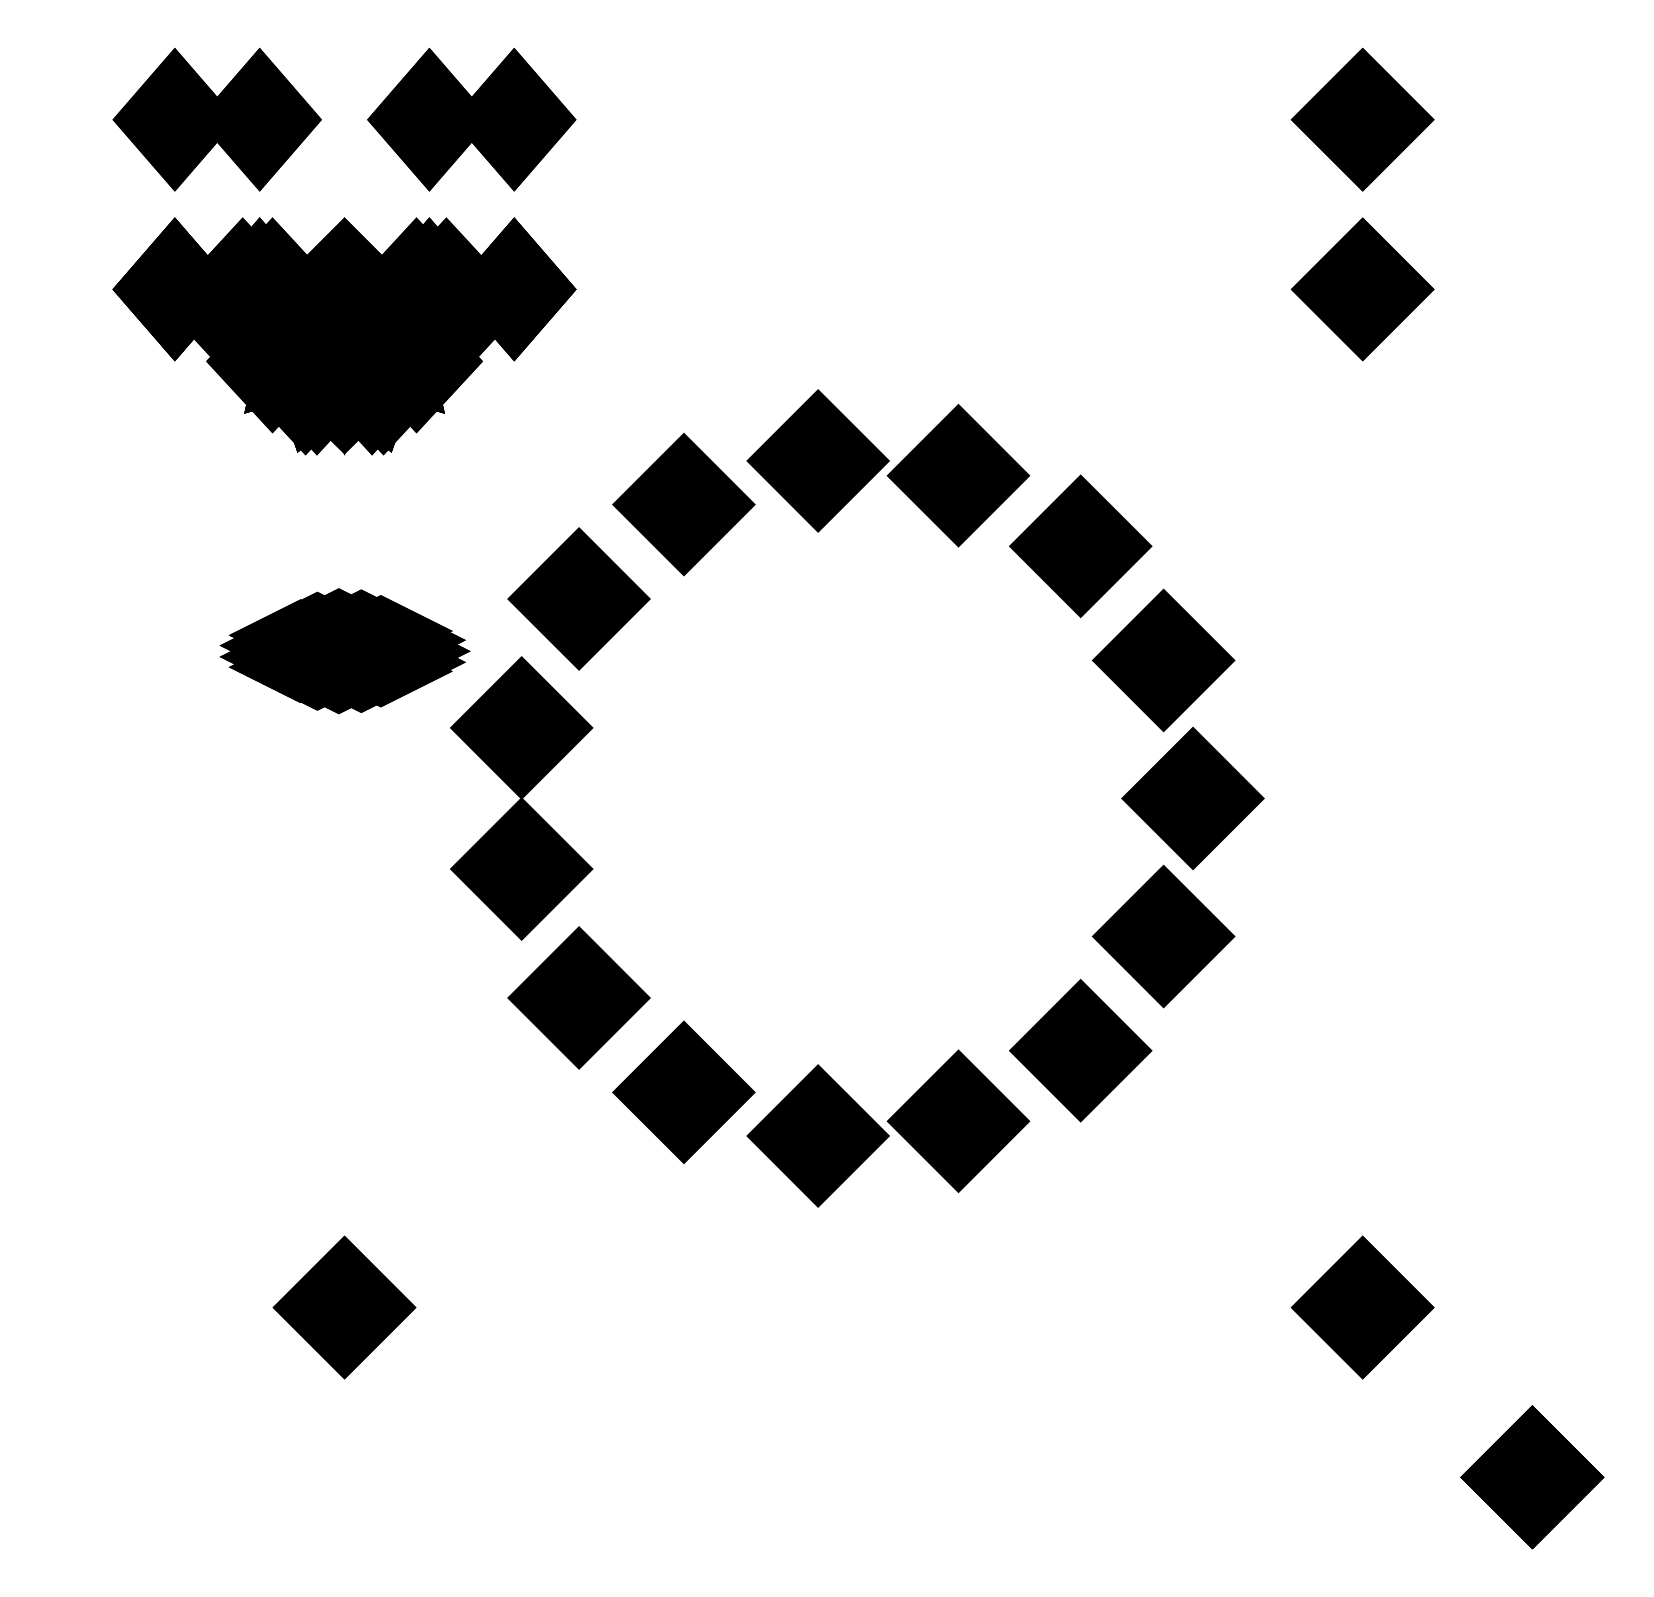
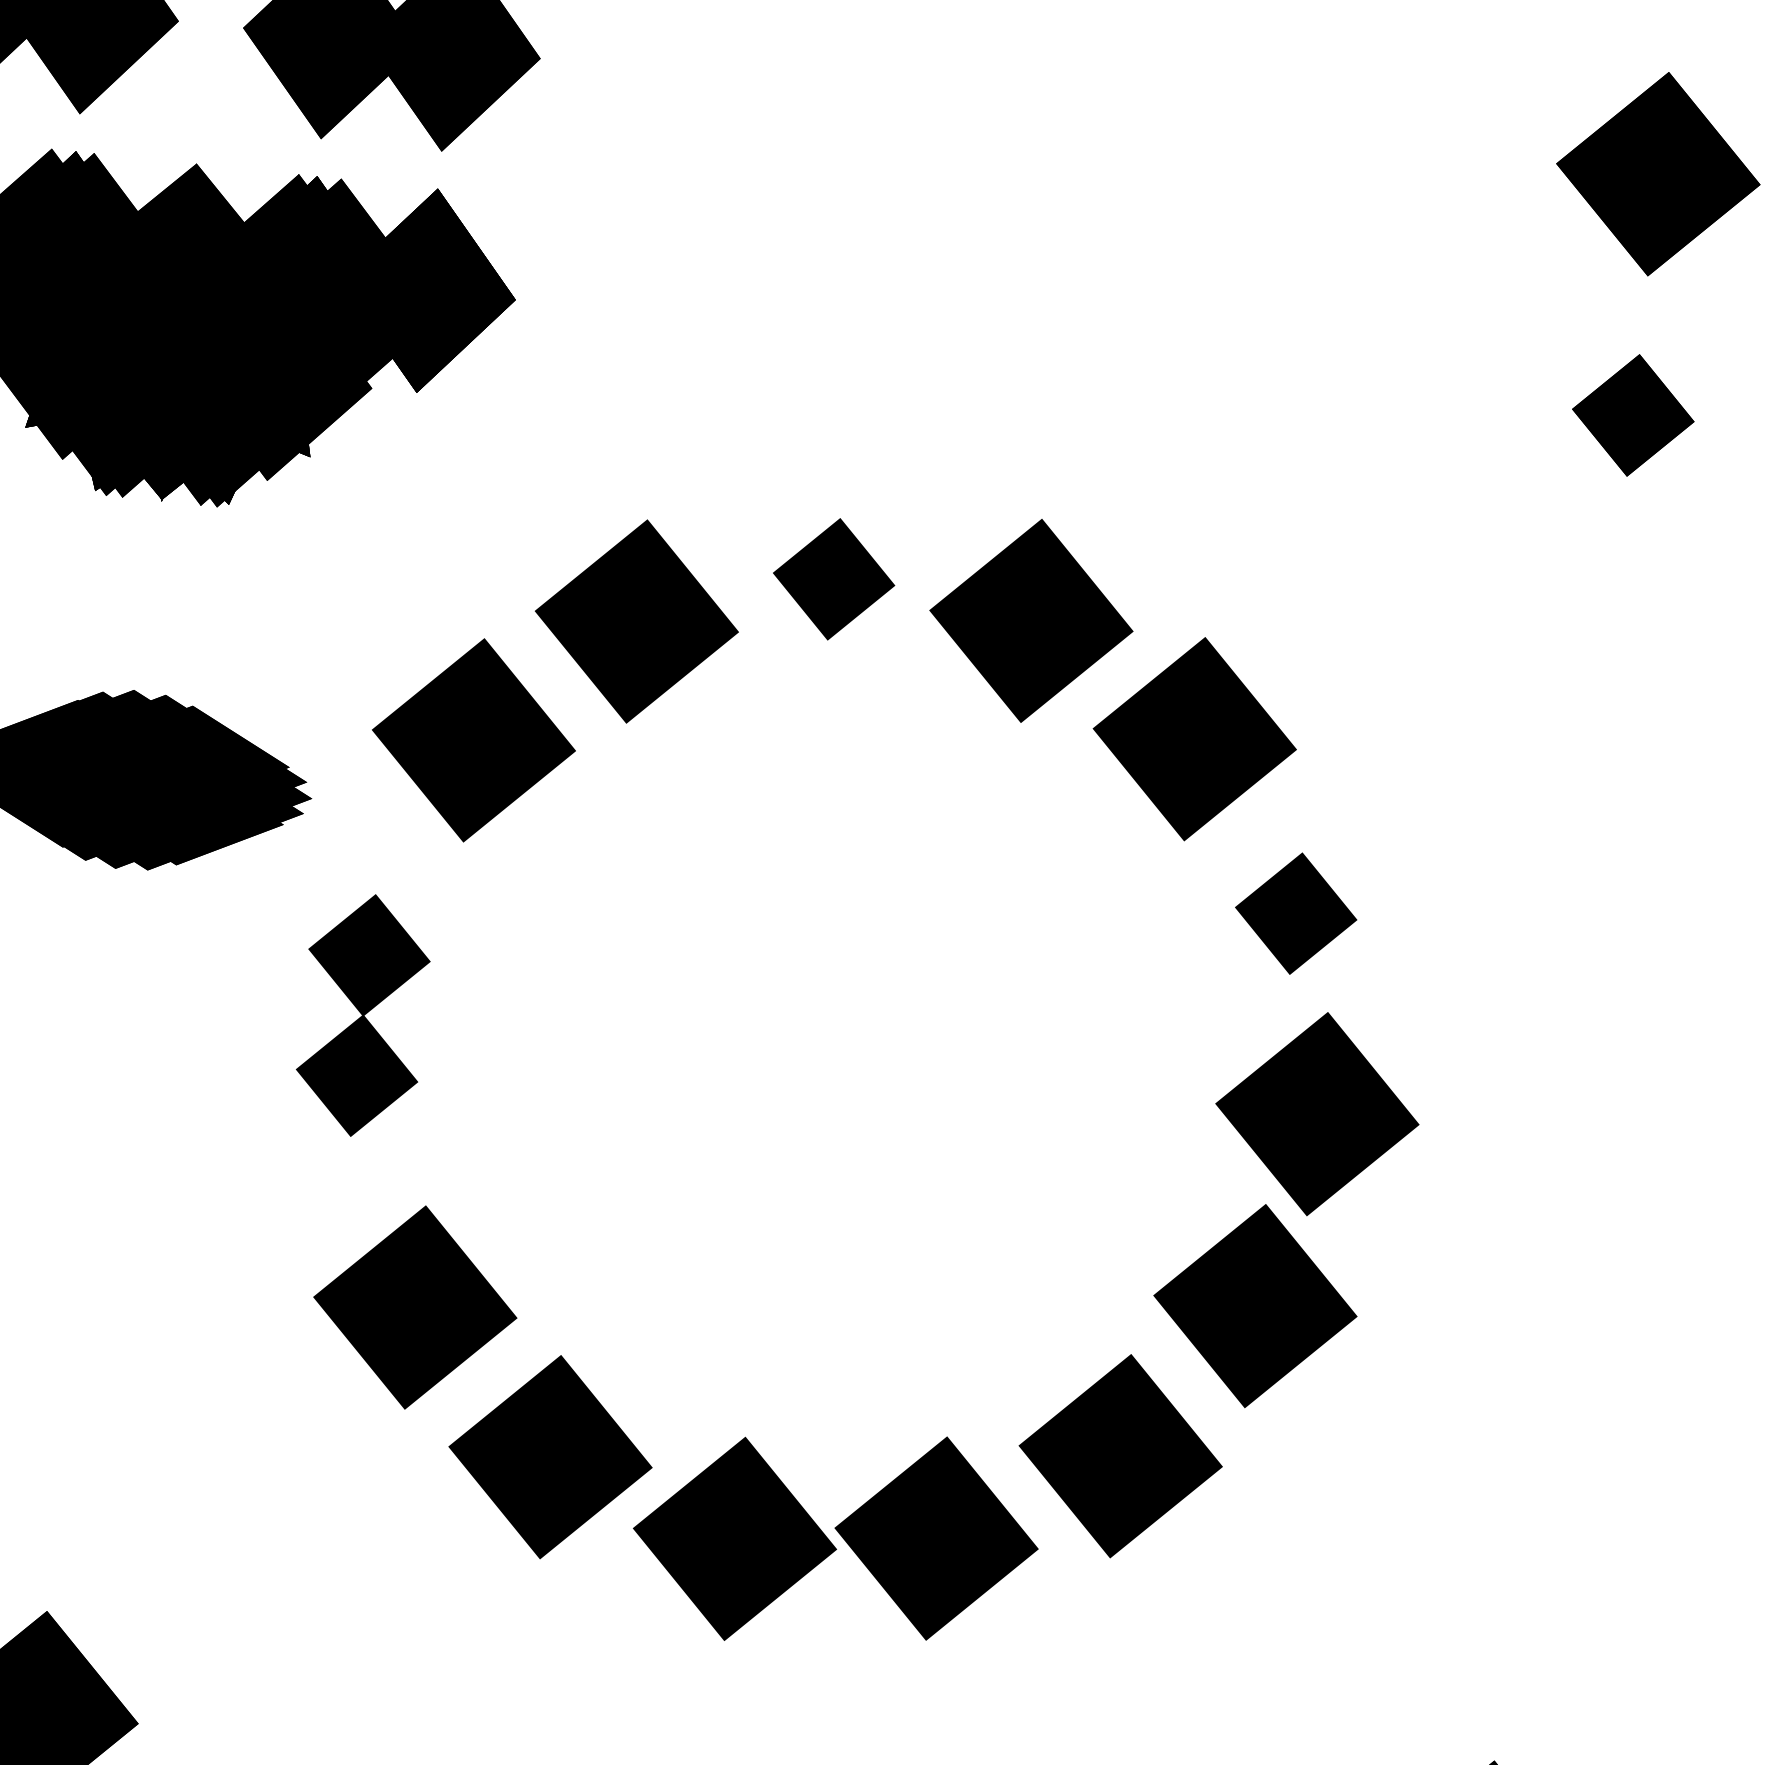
part: (1362, 289) -> (1633, 415), size x0.6
part: (817, 460) -> (833, 578), size x0.6
part: (1163, 660) -> (1295, 913), size x0.6
part: (521, 798) -> (362, 1015), size x0.6

